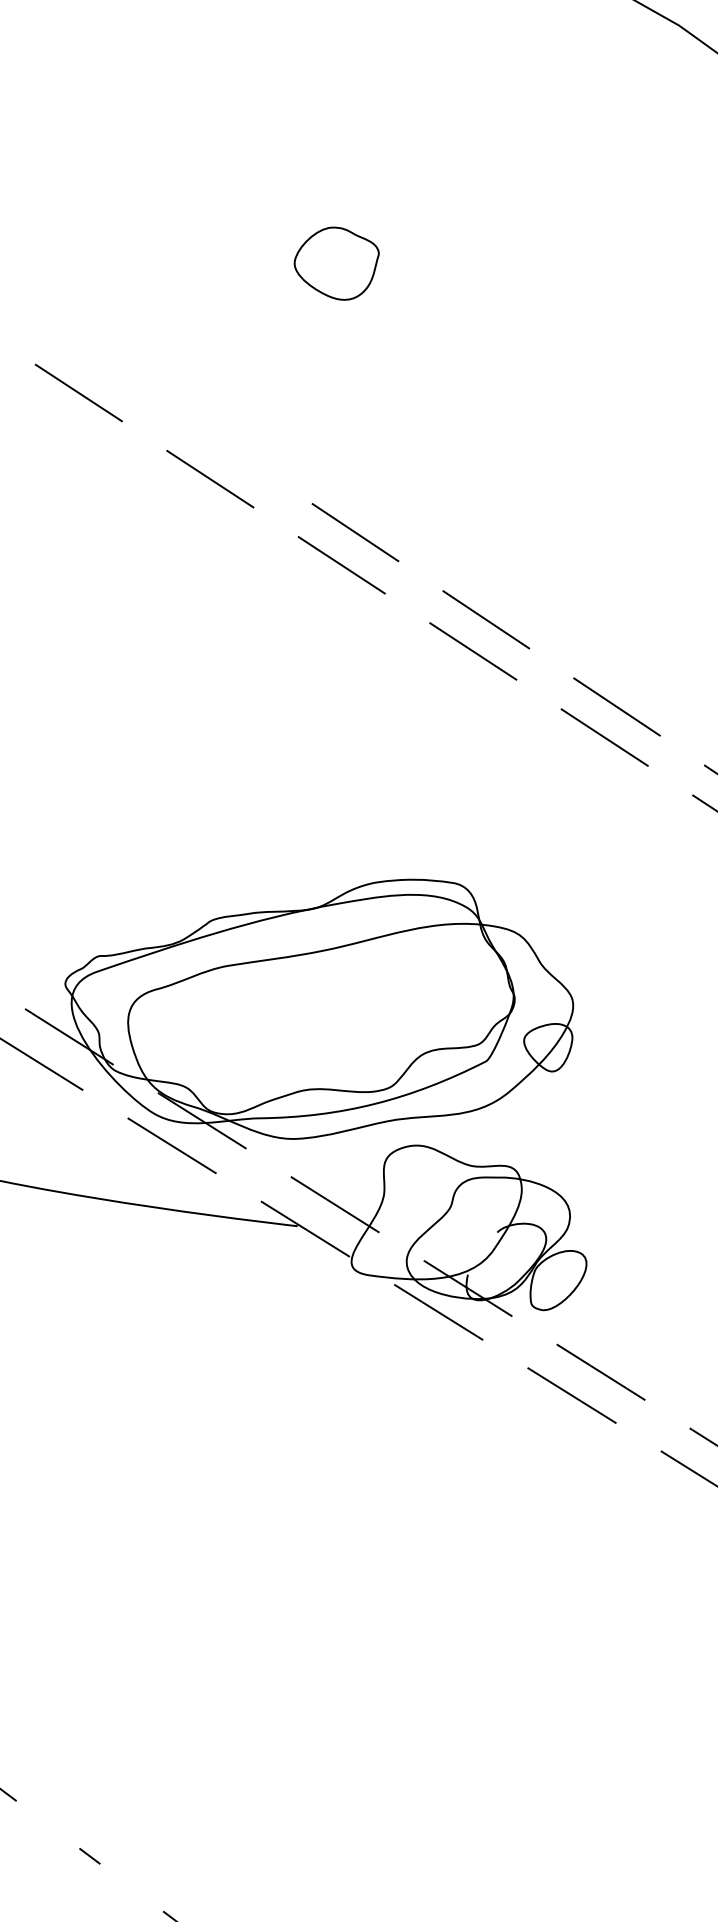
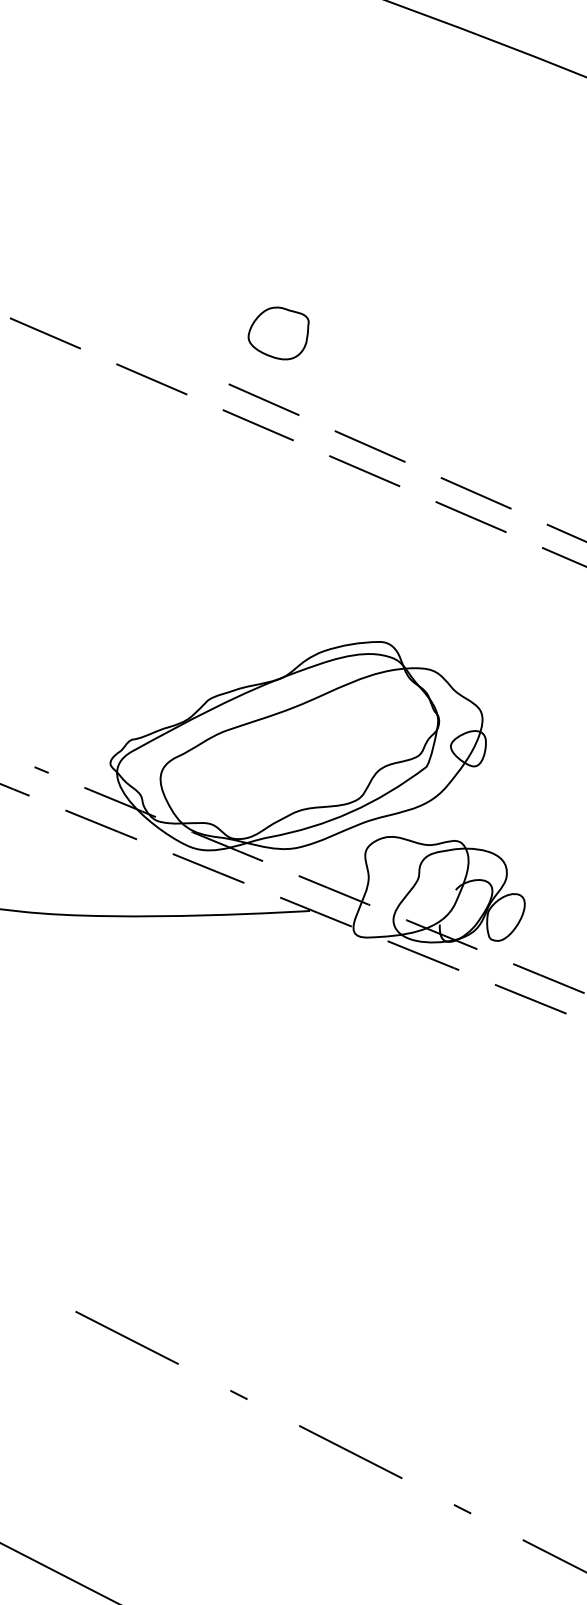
part: (335, 263) -> (278, 333), moved

